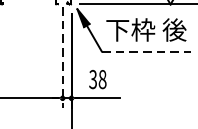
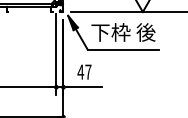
line: (146, 51) -> (123, 49), dashed -> solid
line: (62, 57) -> (56, 54), dashed -> solid
text: (97, 78) -> (84, 71), 38 -> 47

